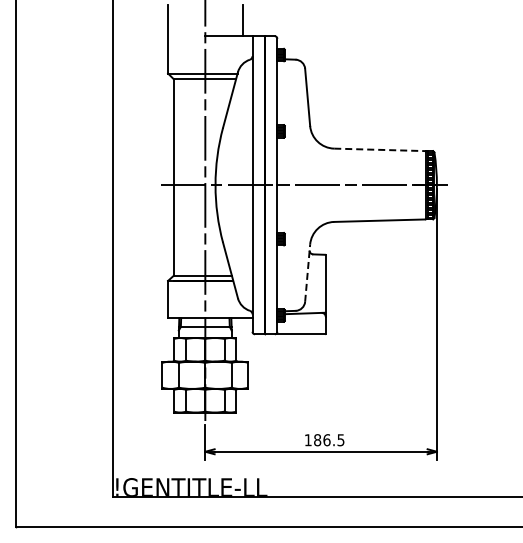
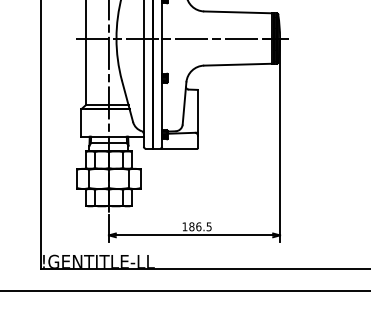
line: (380, 149) -> (238, 12), dashed -> solid
line: (307, 273) -> (184, 103), dashed -> solid

